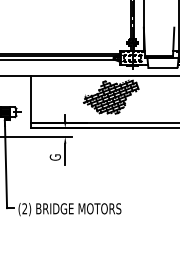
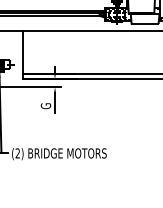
hatch: (110, 96) -> (96, 49), removed

